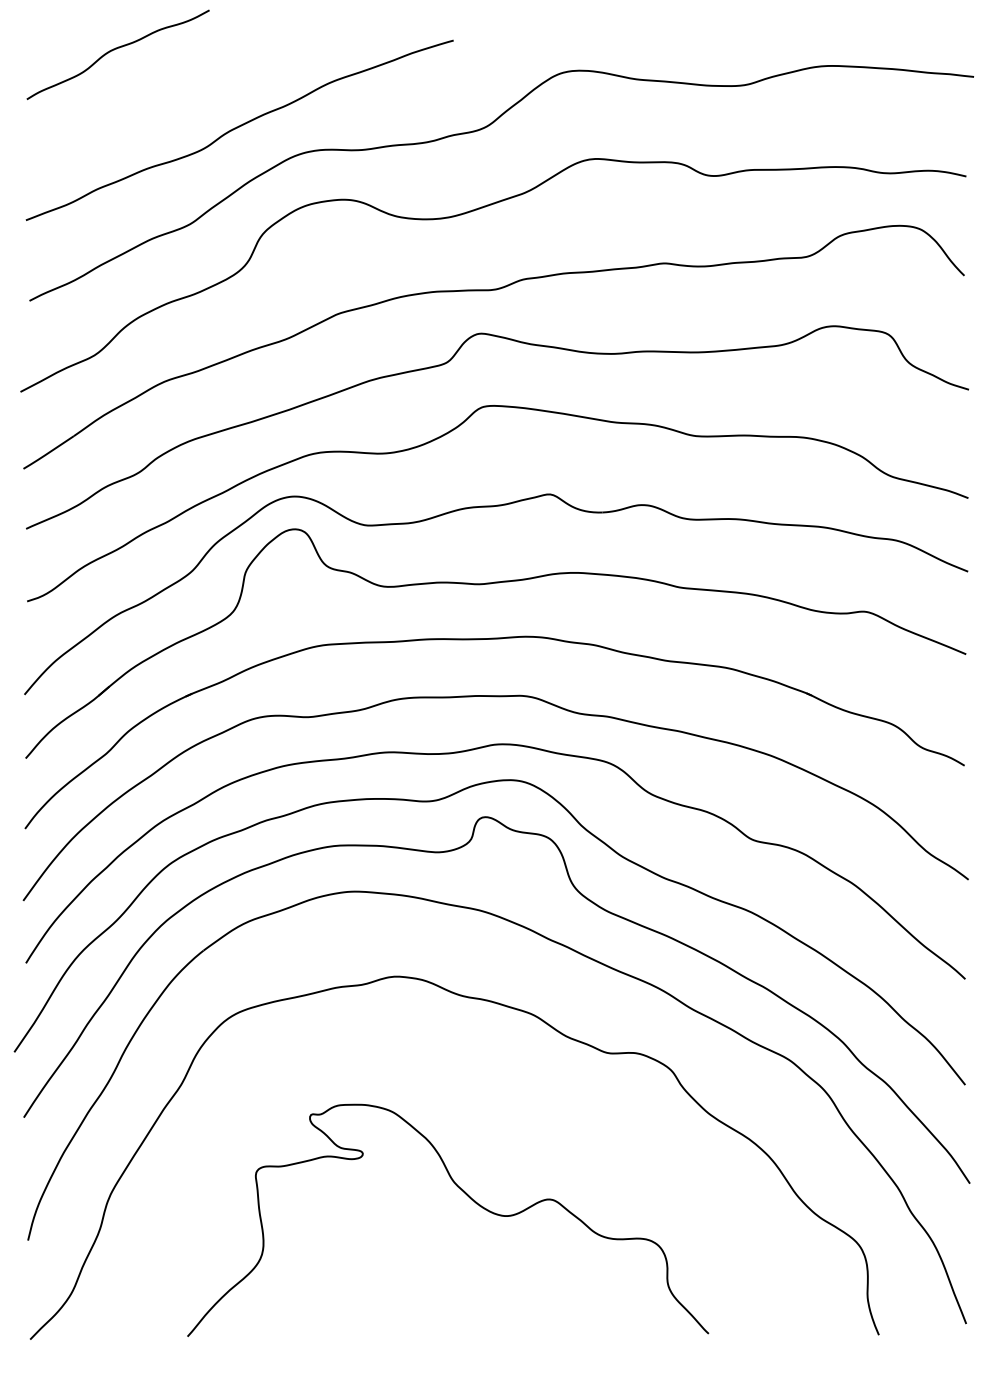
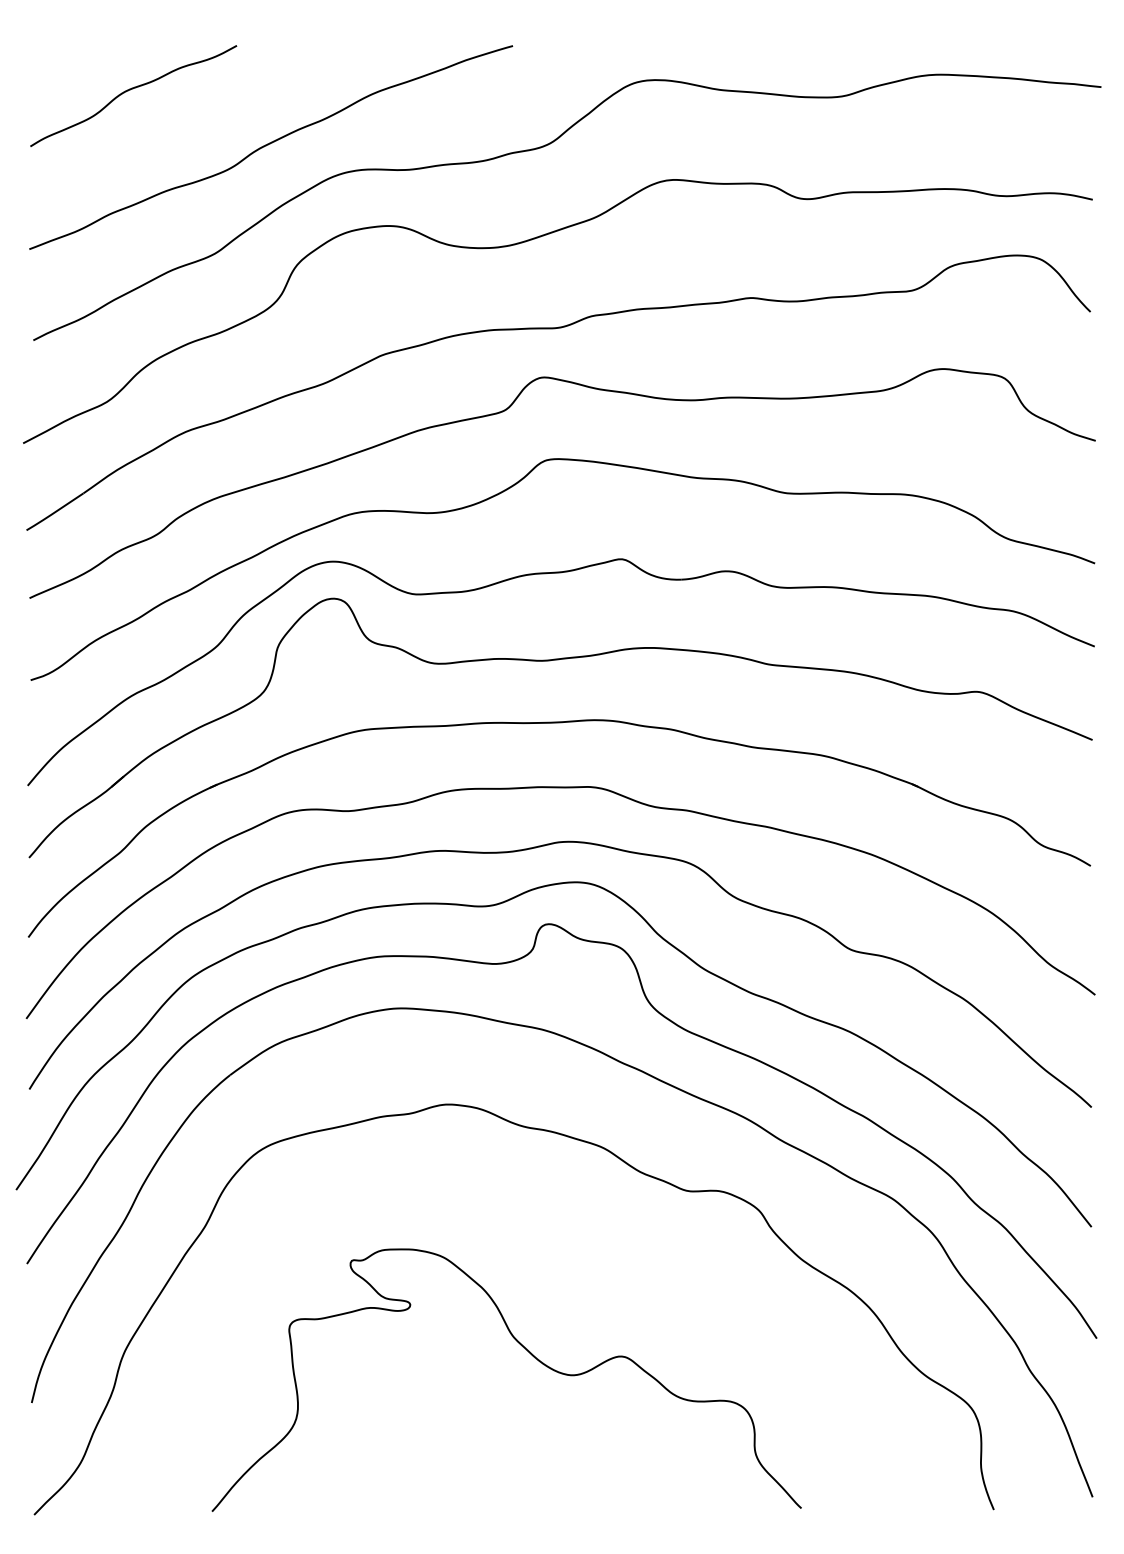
curve: (114, 50) -> (129, 91), moved

